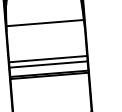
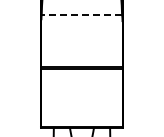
line: (44, 23) -> (81, 14), solid -> dashed
line: (47, 59) -> (81, 52), removed
line: (48, 64) -> (81, 57), removed

